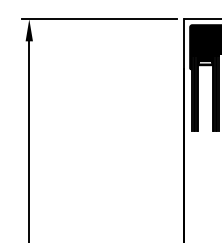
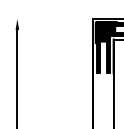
line: (99, 19) -> (51, 19), removed

